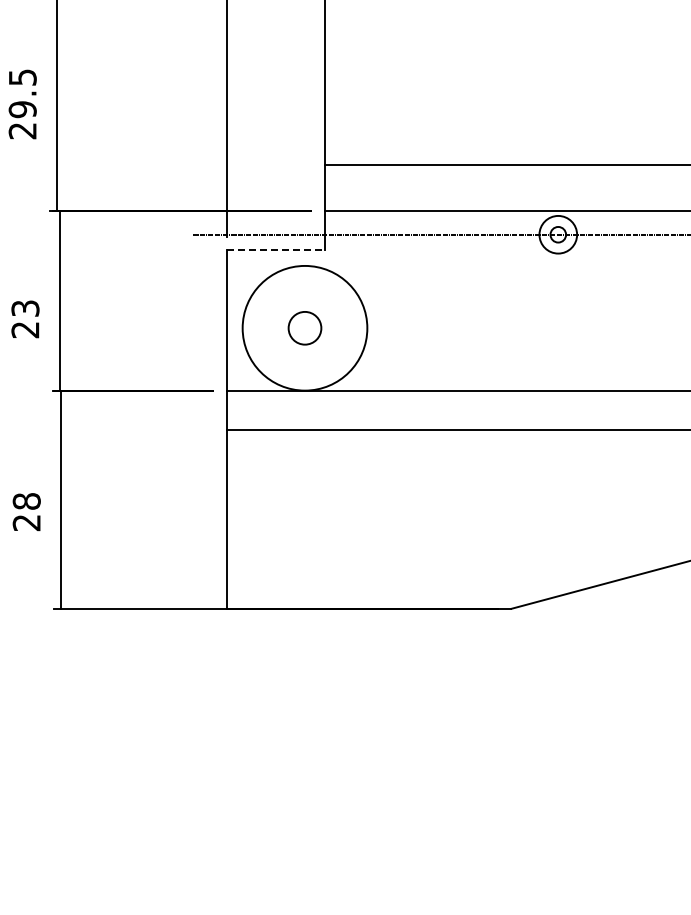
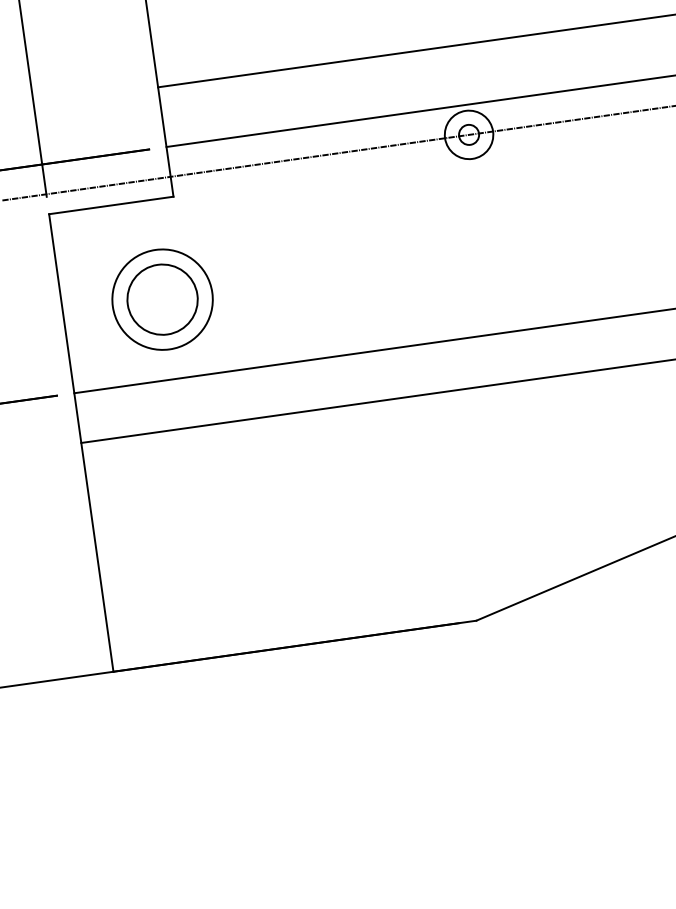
line: (275, 250) -> (110, 205), dashed -> solid
circle: (304, 328) -> (161, 300), size x0.62
circle: (304, 328) -> (161, 300), size x1.67

